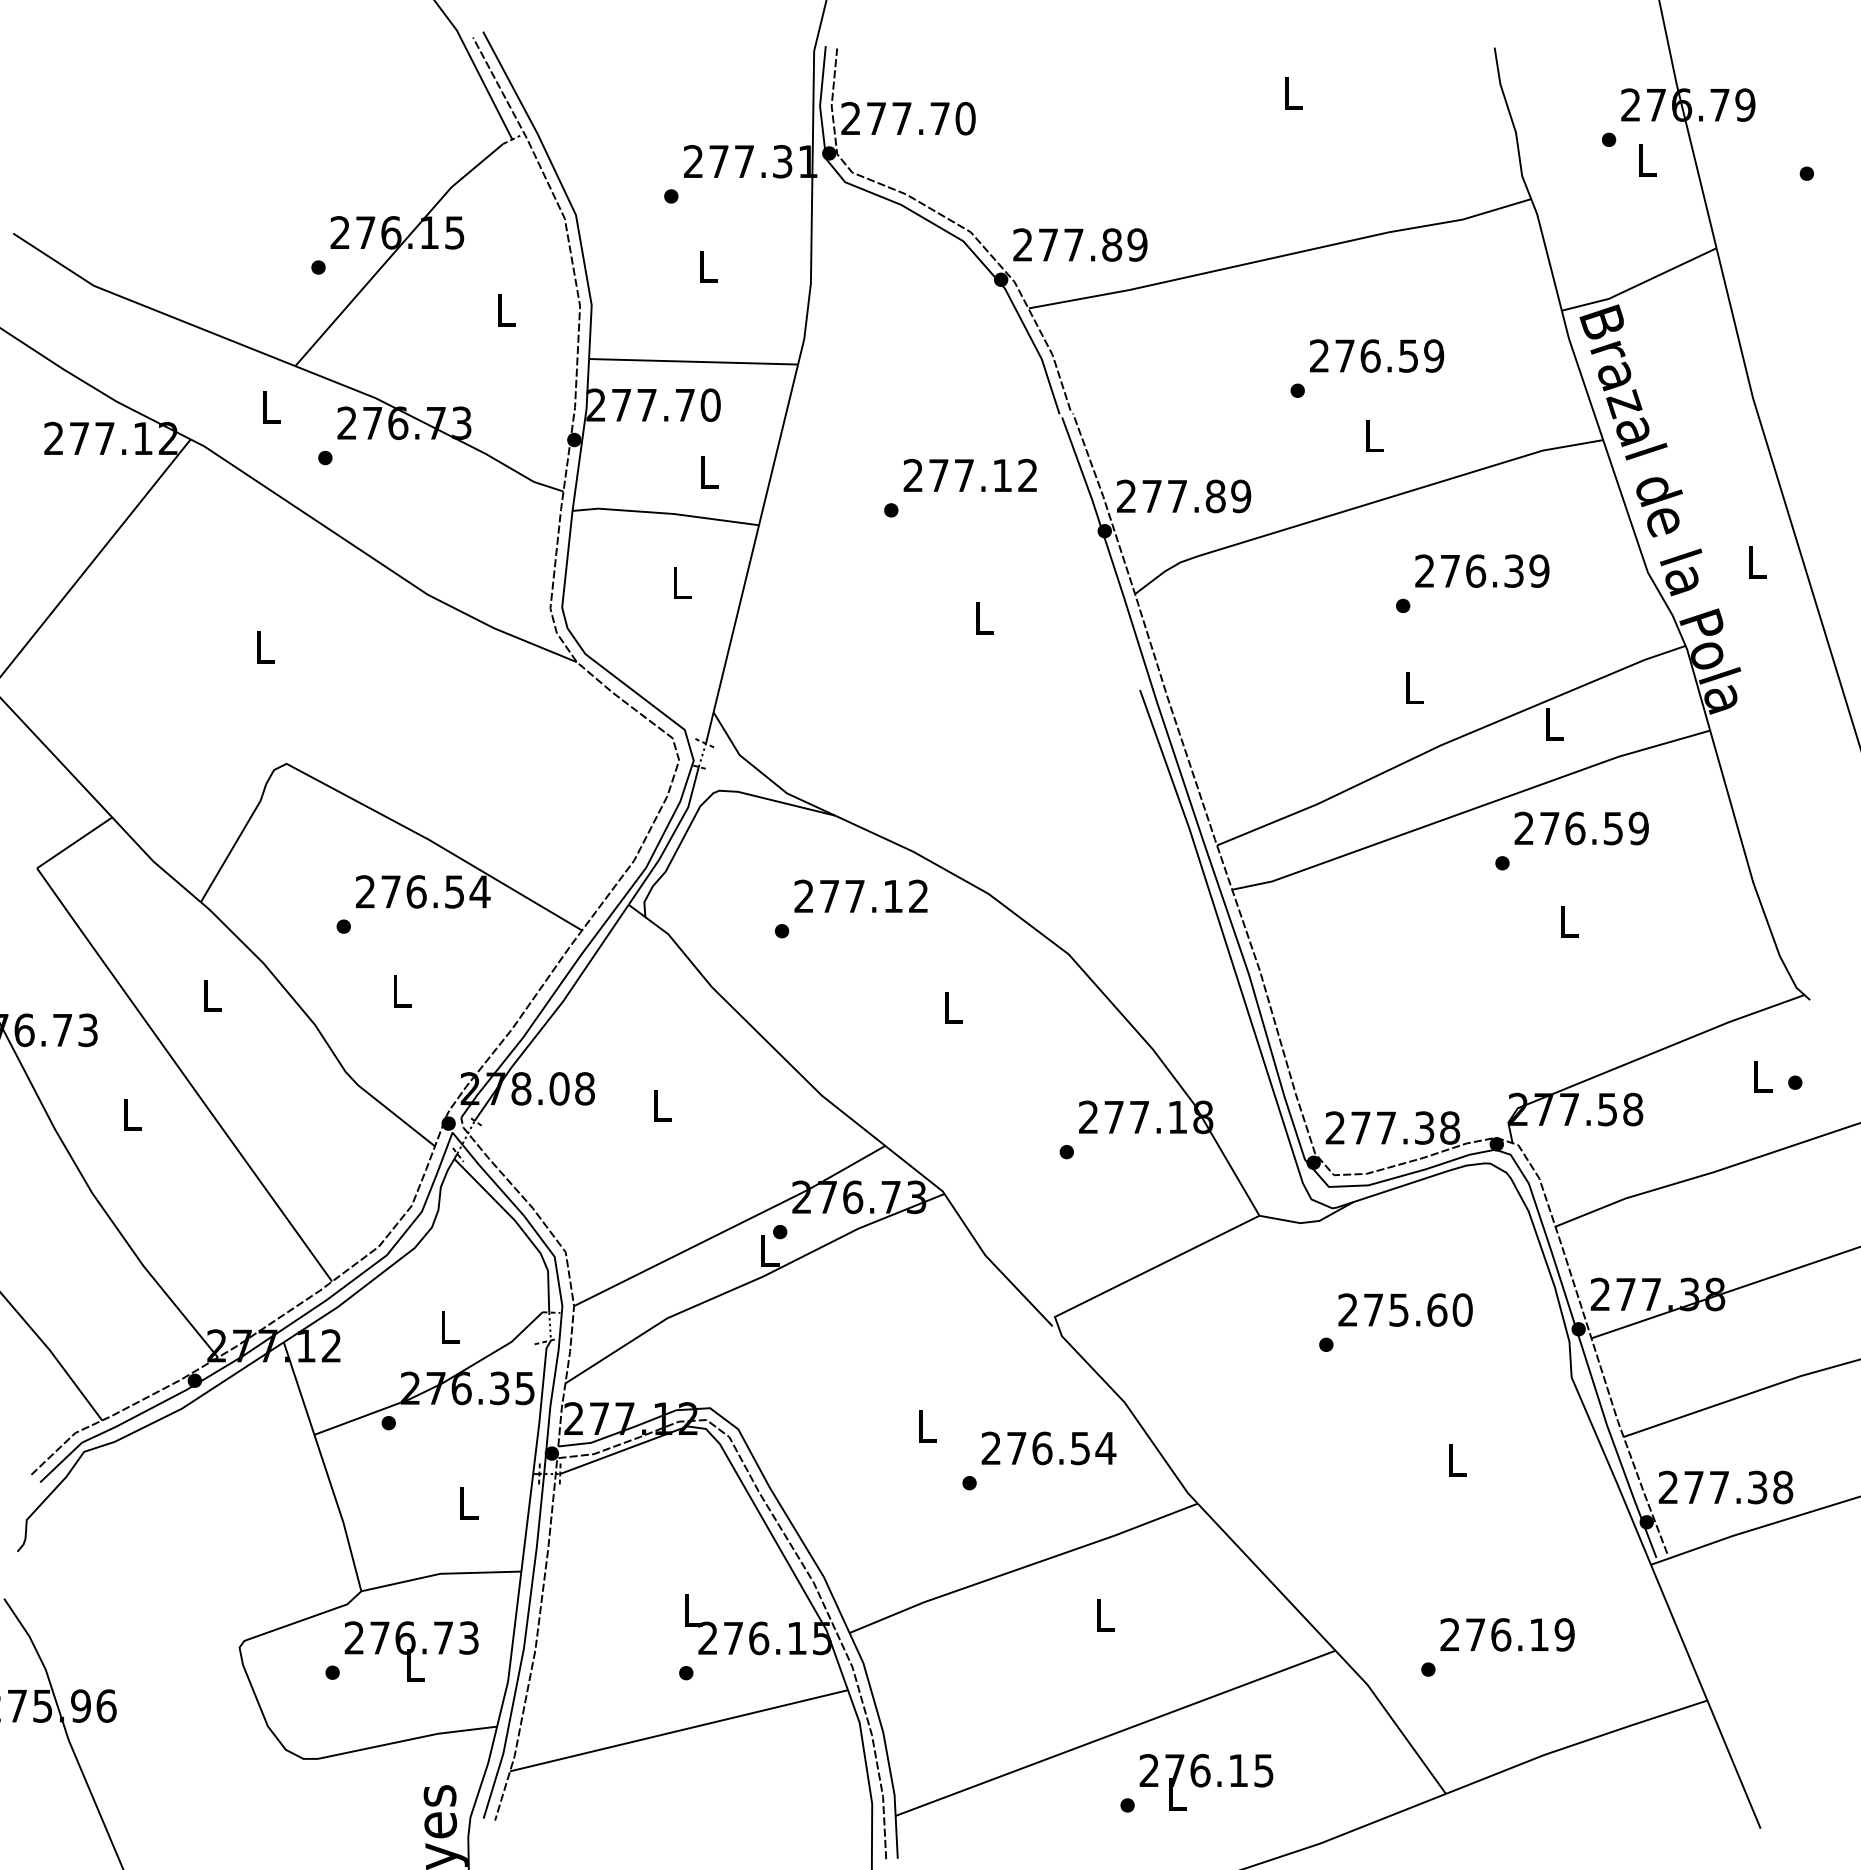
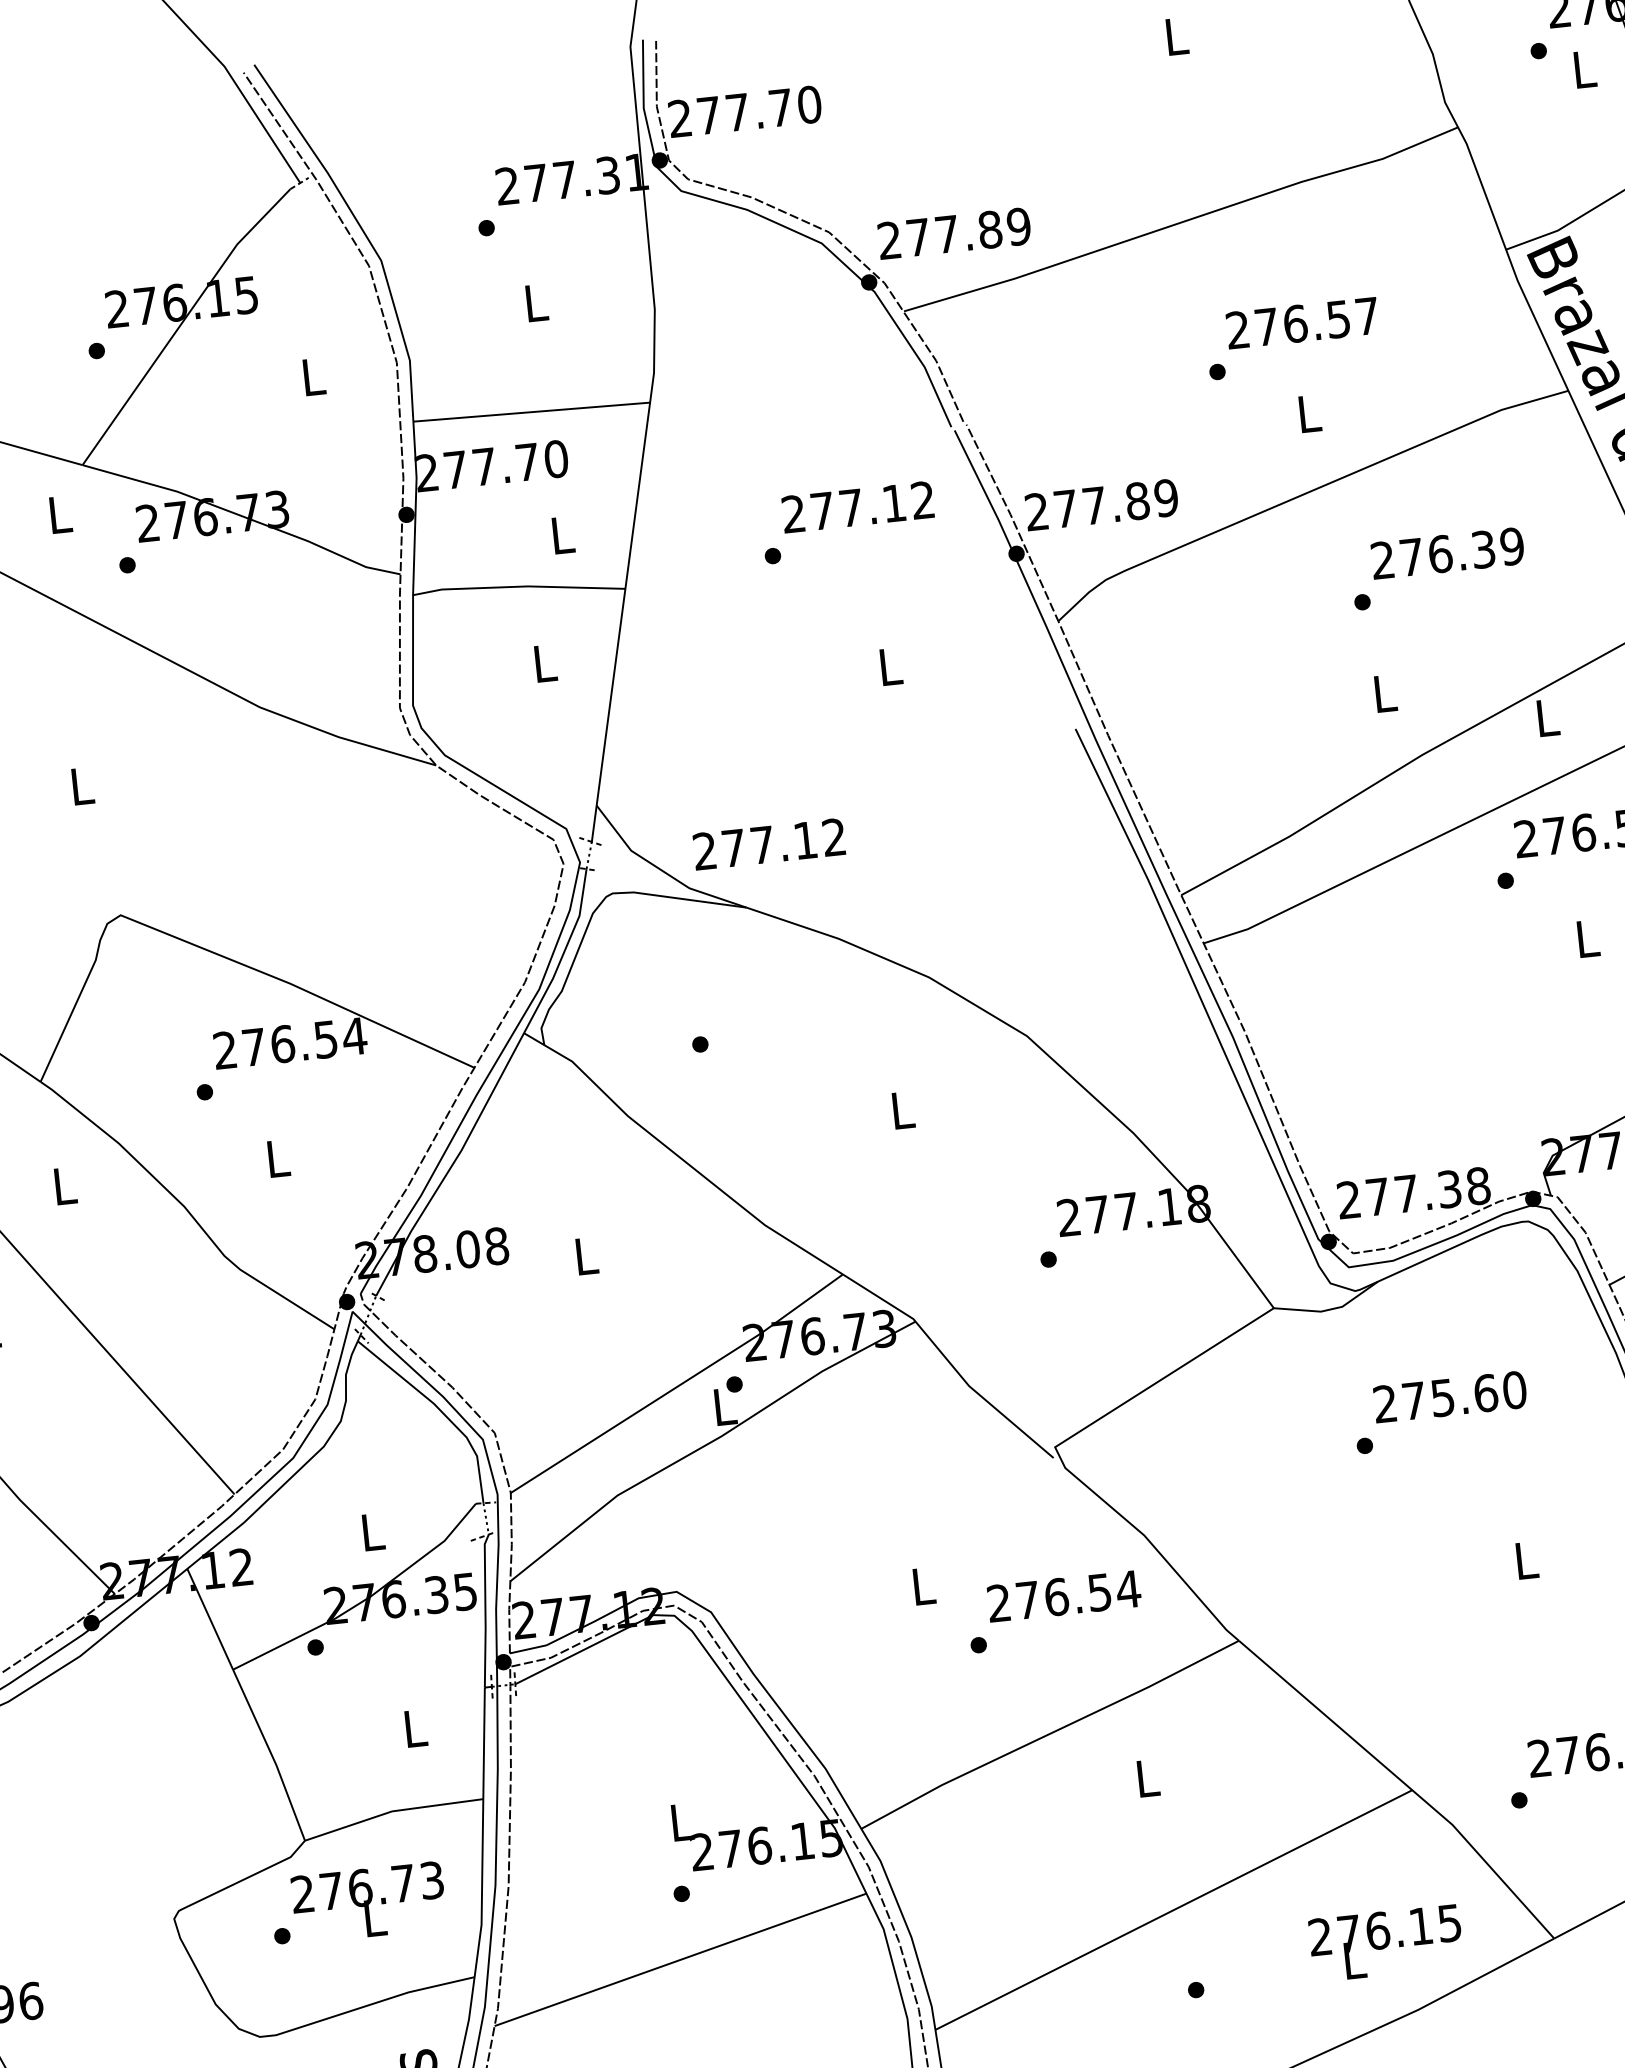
text: (1434, 355) -> (1367, 315), 276.59 -> 276.57
text: (860, 895) -> (768, 843), moved
text: (1206, 1782) -> (1386, 1943), moved

